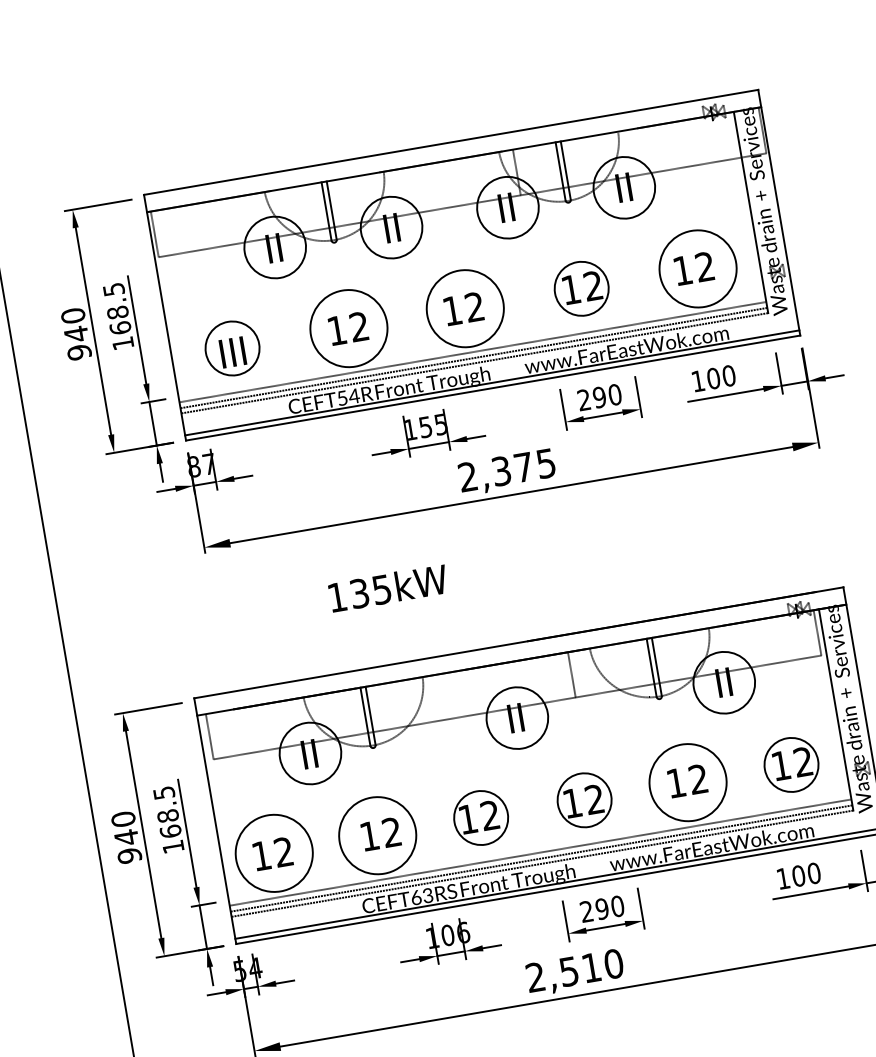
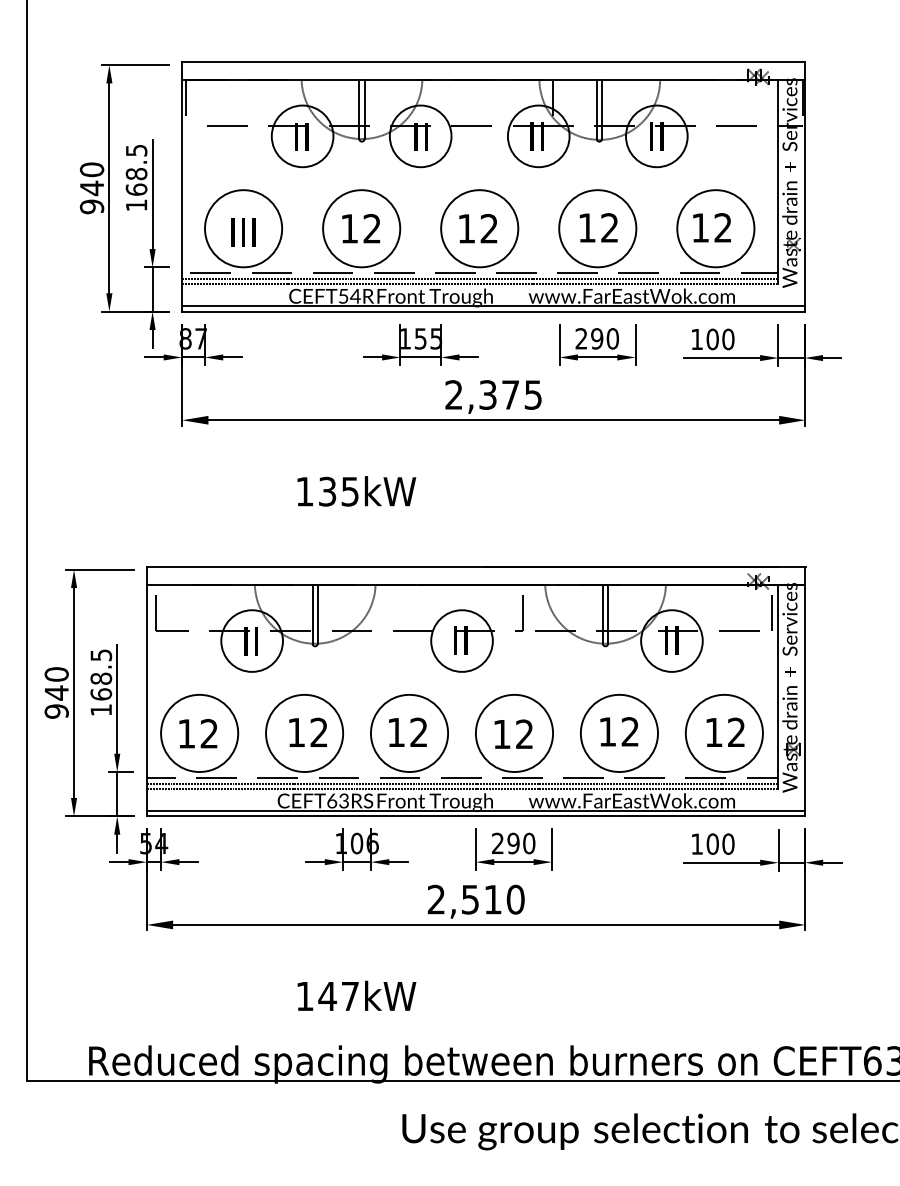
circle: (581, 288) -> (597, 228), size x1.43
circle: (232, 348) -> (243, 228), size x1.43
circle: (790, 765) -> (723, 733), size x1.43
circle: (584, 800) -> (514, 733), size x1.43
circle: (481, 818) -> (409, 733), size x1.43

